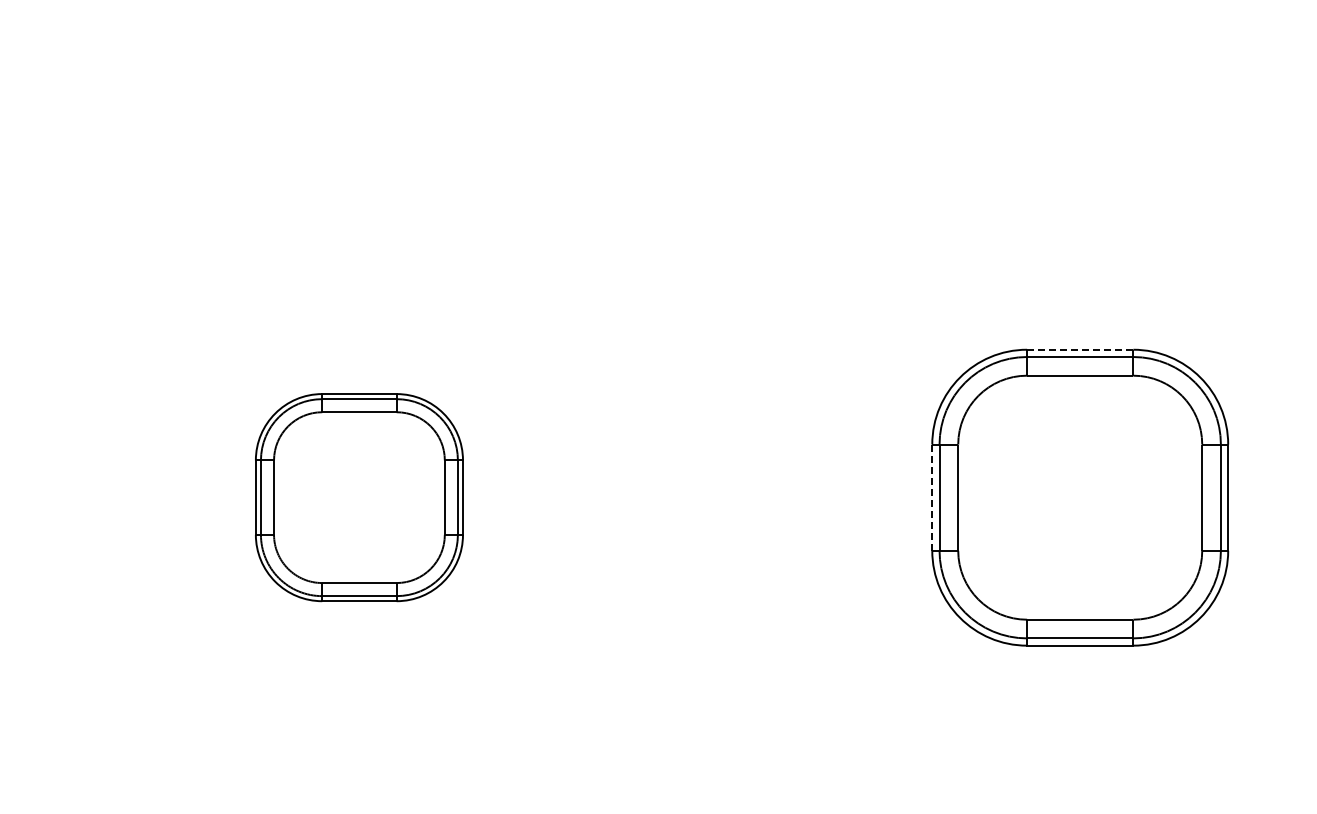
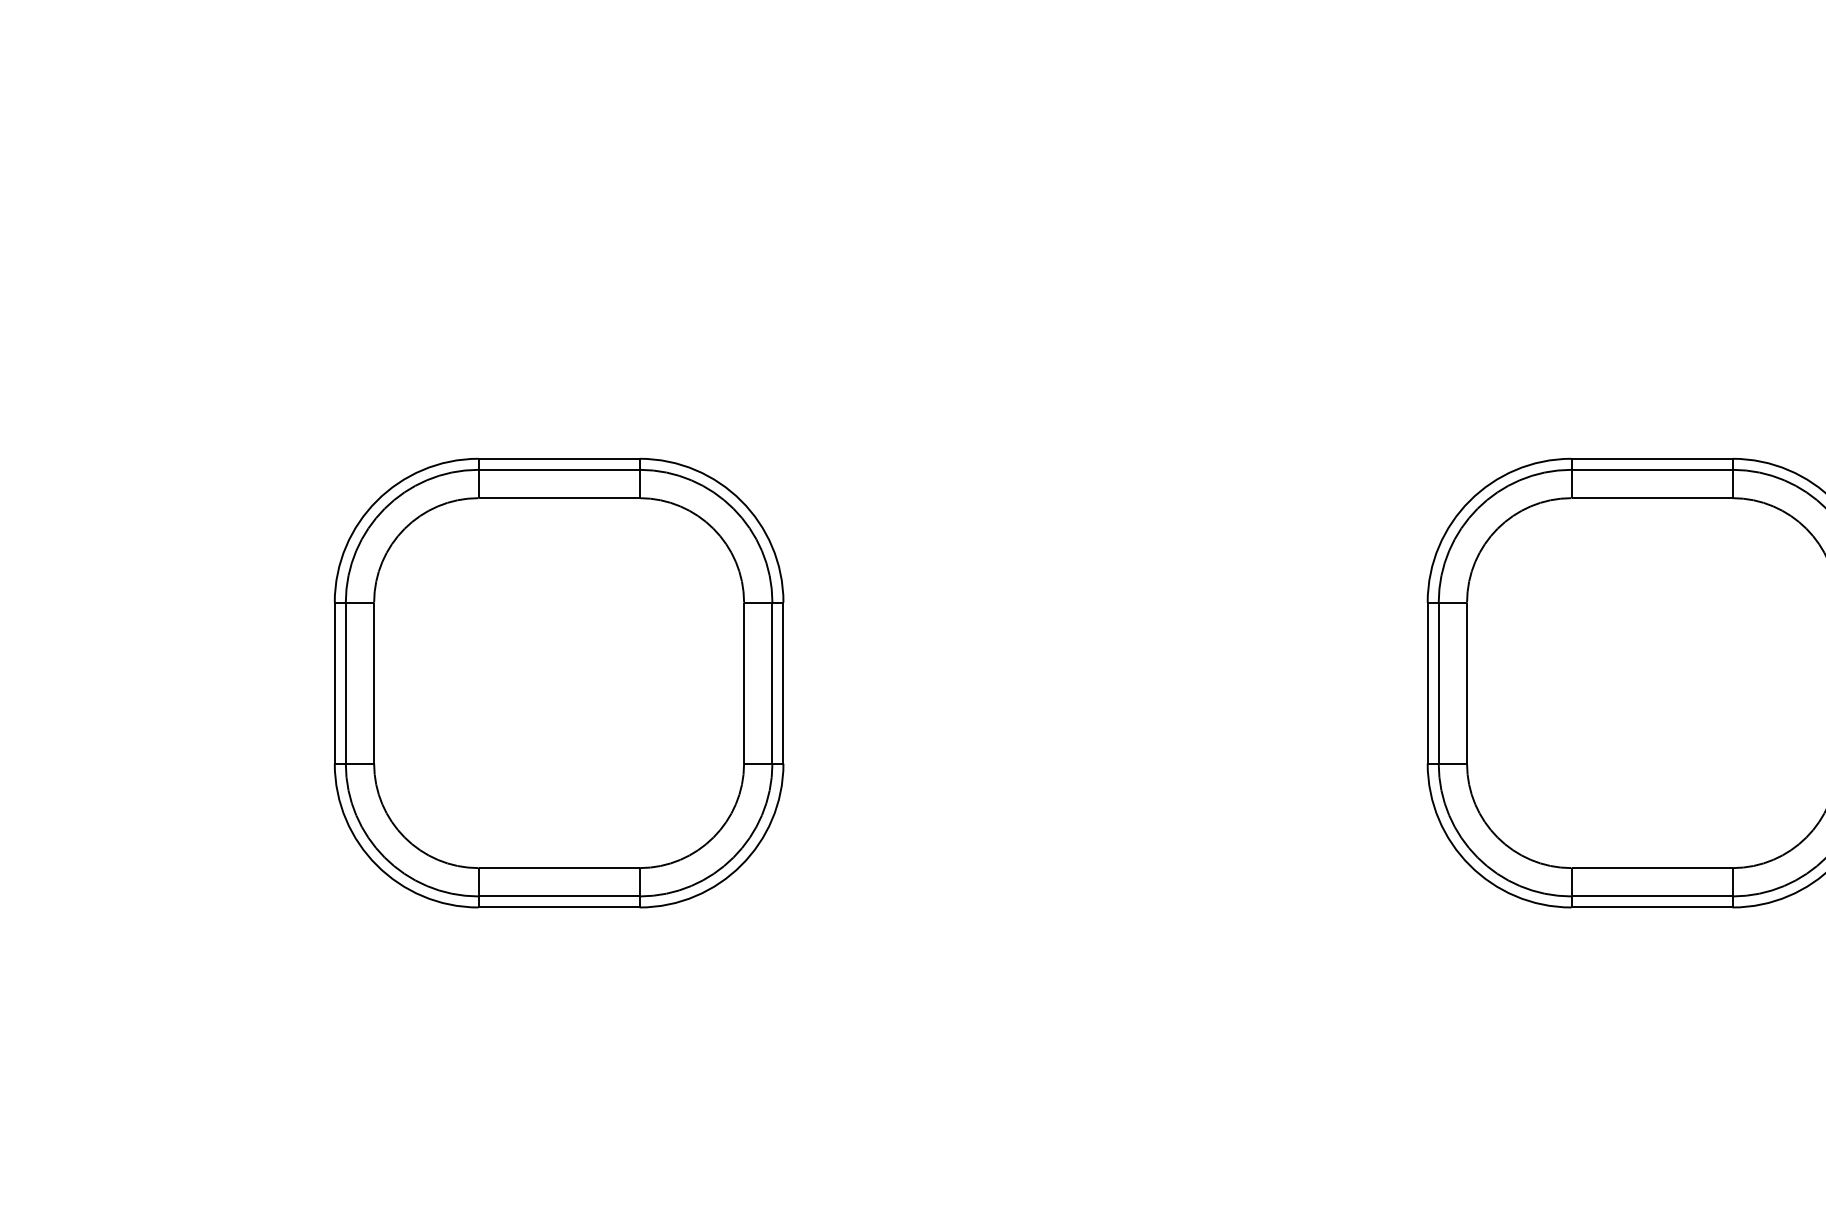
line: (1079, 349) -> (1650, 458), dashed -> solid
part: (359, 497) -> (559, 682), size x1.43
line: (932, 498) -> (1428, 684), dashed -> solid

